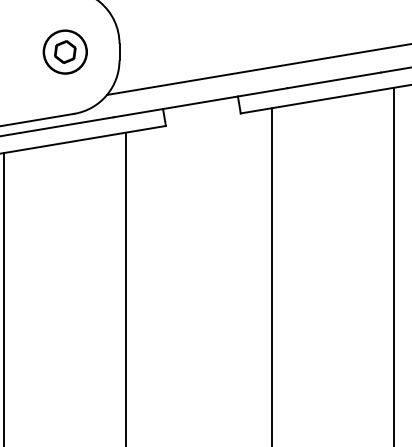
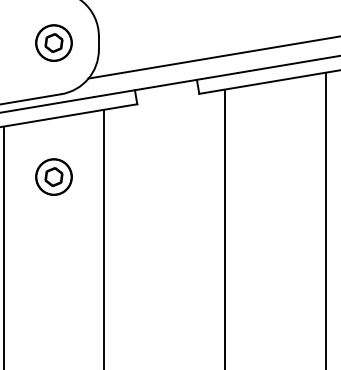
part: (64, 213) -> (53, 176), added

